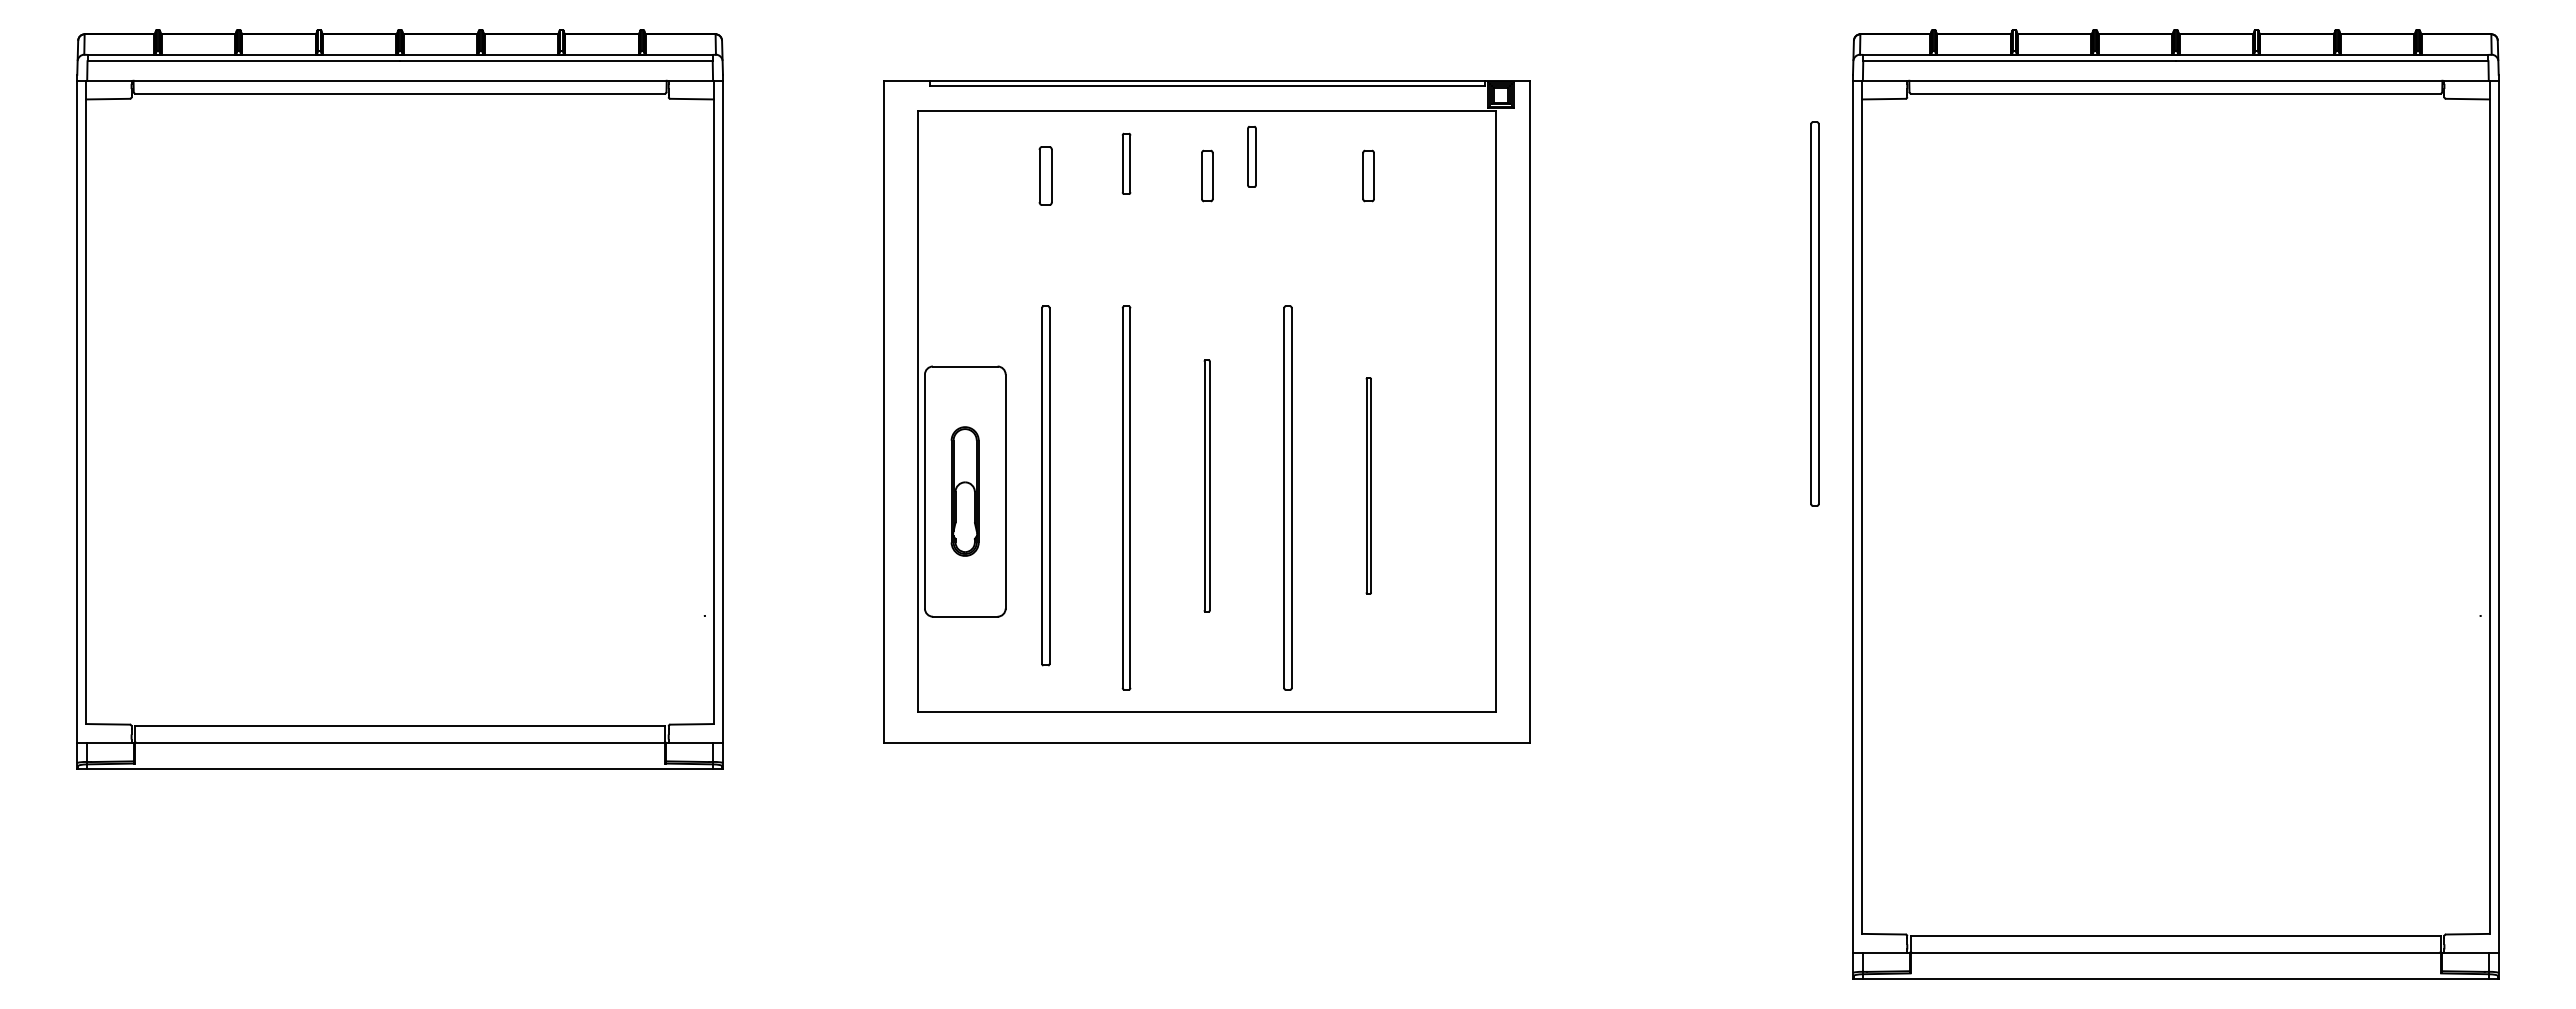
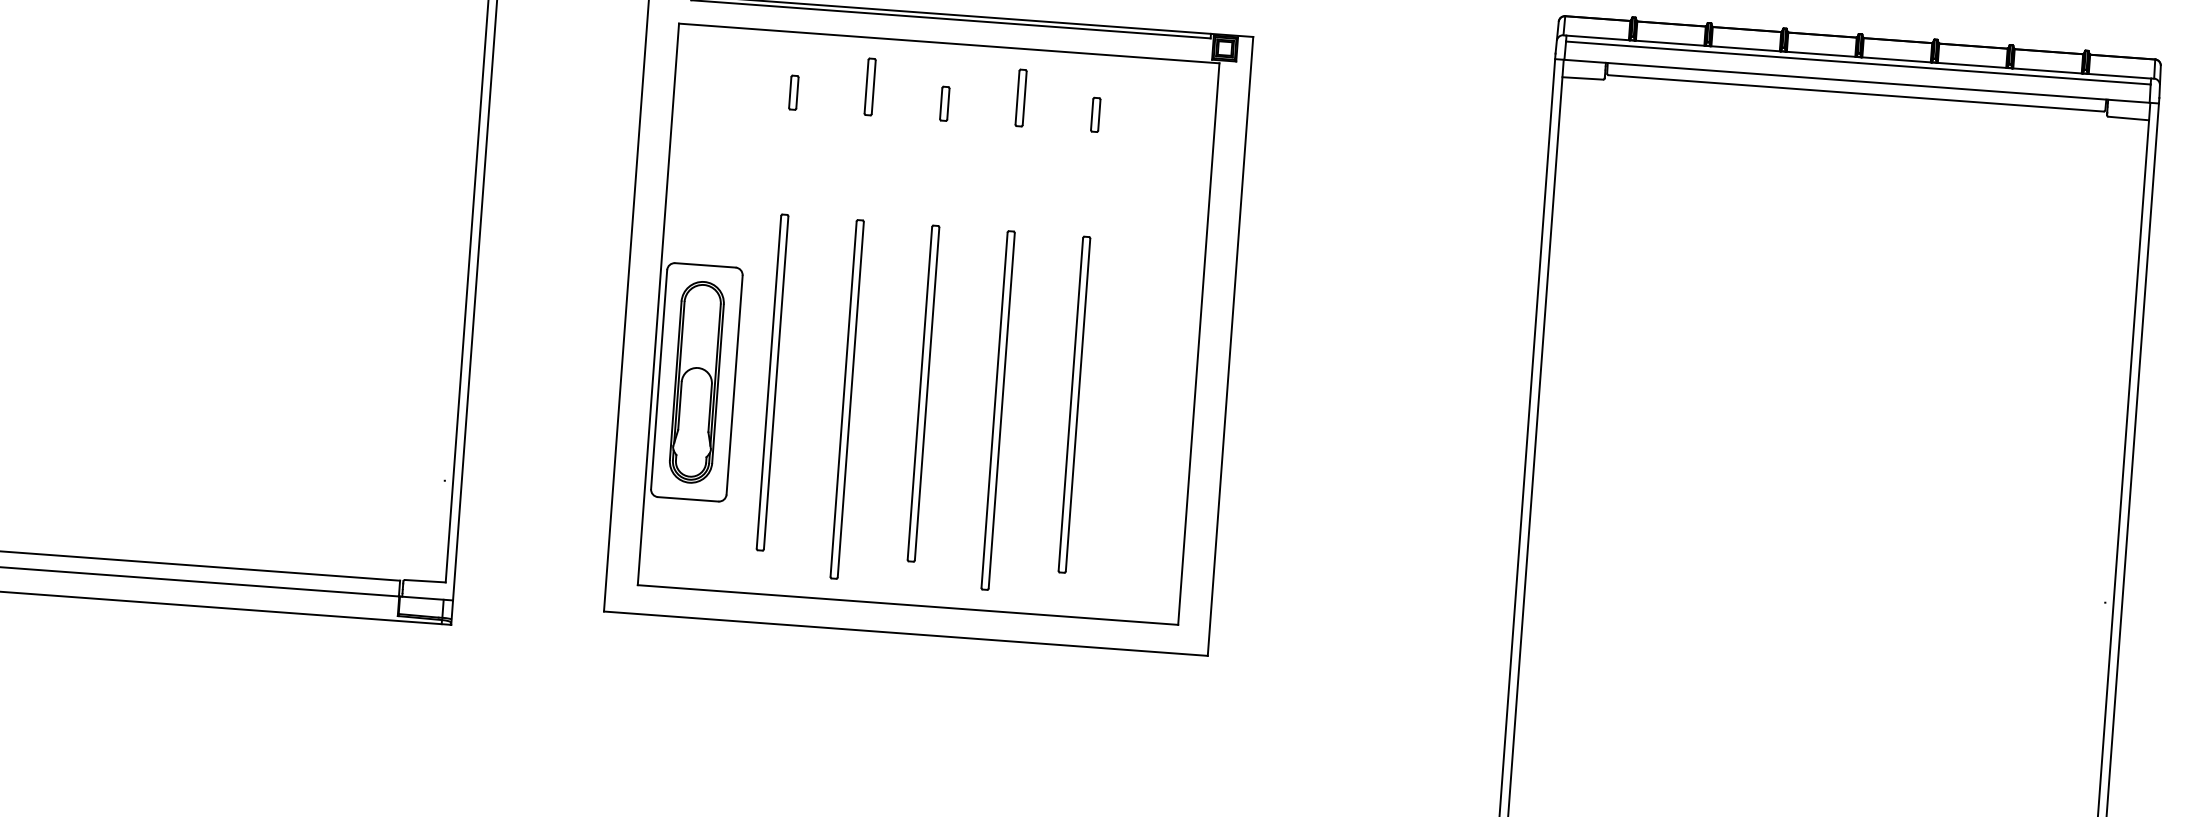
part: (1251, 156) -> (1020, 97), moved
part: (1045, 175) -> (793, 92), size x0.62
part: (1206, 175) -> (944, 103), size x0.71
part: (1368, 175) -> (1095, 114), size x0.71
part: (1814, 313) -> (1503, 274), removed
part: (1206, 485) -> (922, 393), size x1.43
part: (1368, 485) -> (1074, 404), size x1.67
part: (964, 491) -> (696, 382), size x1.67

